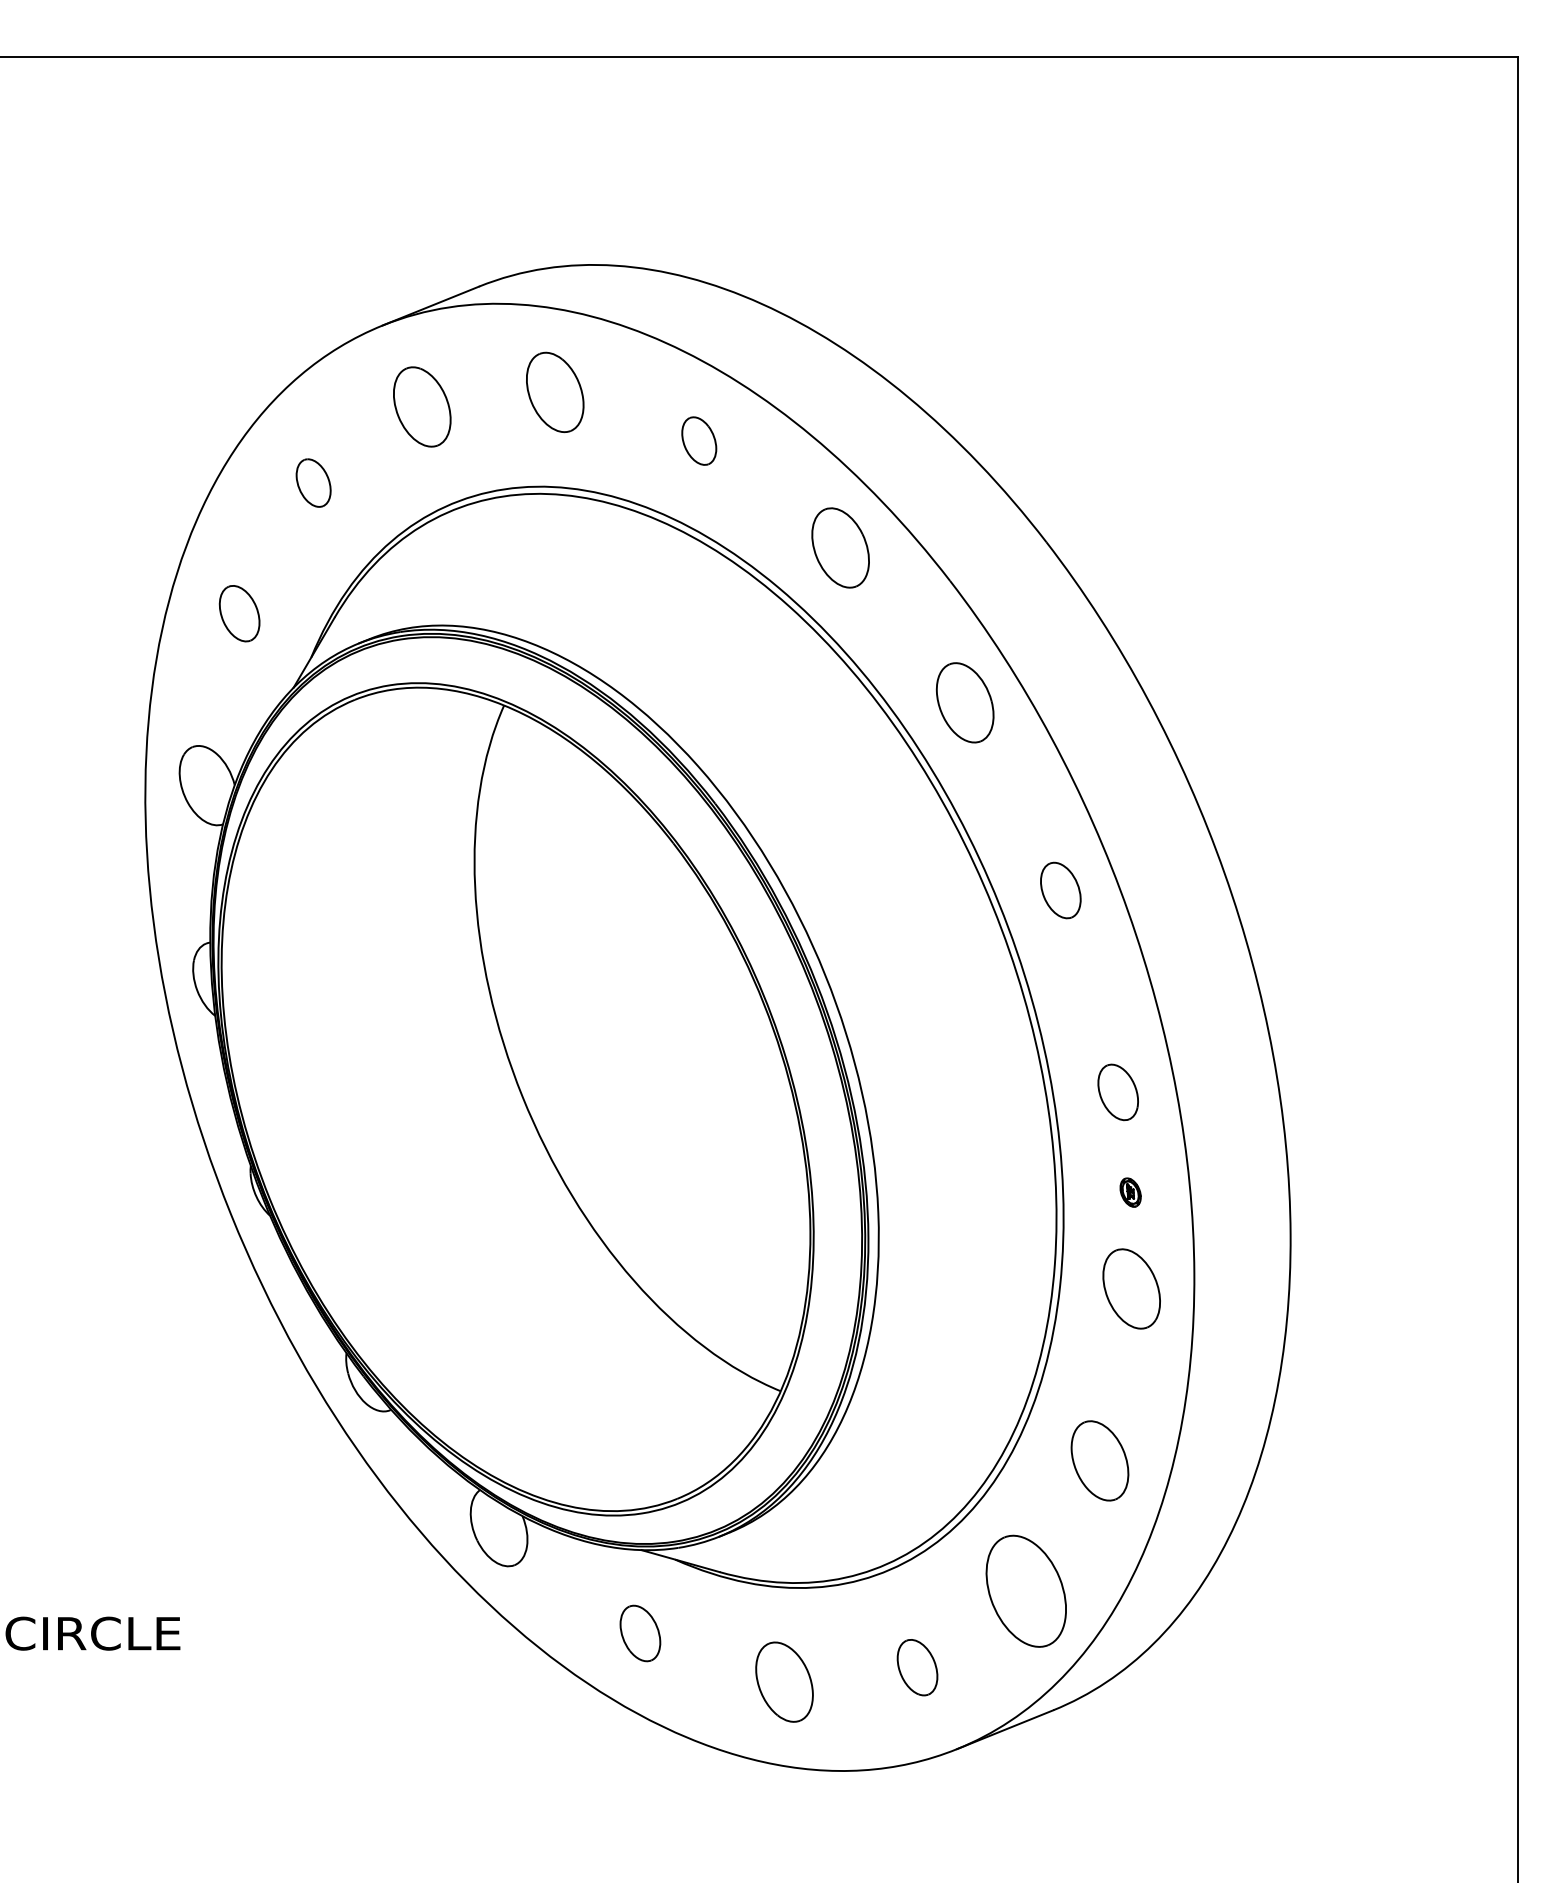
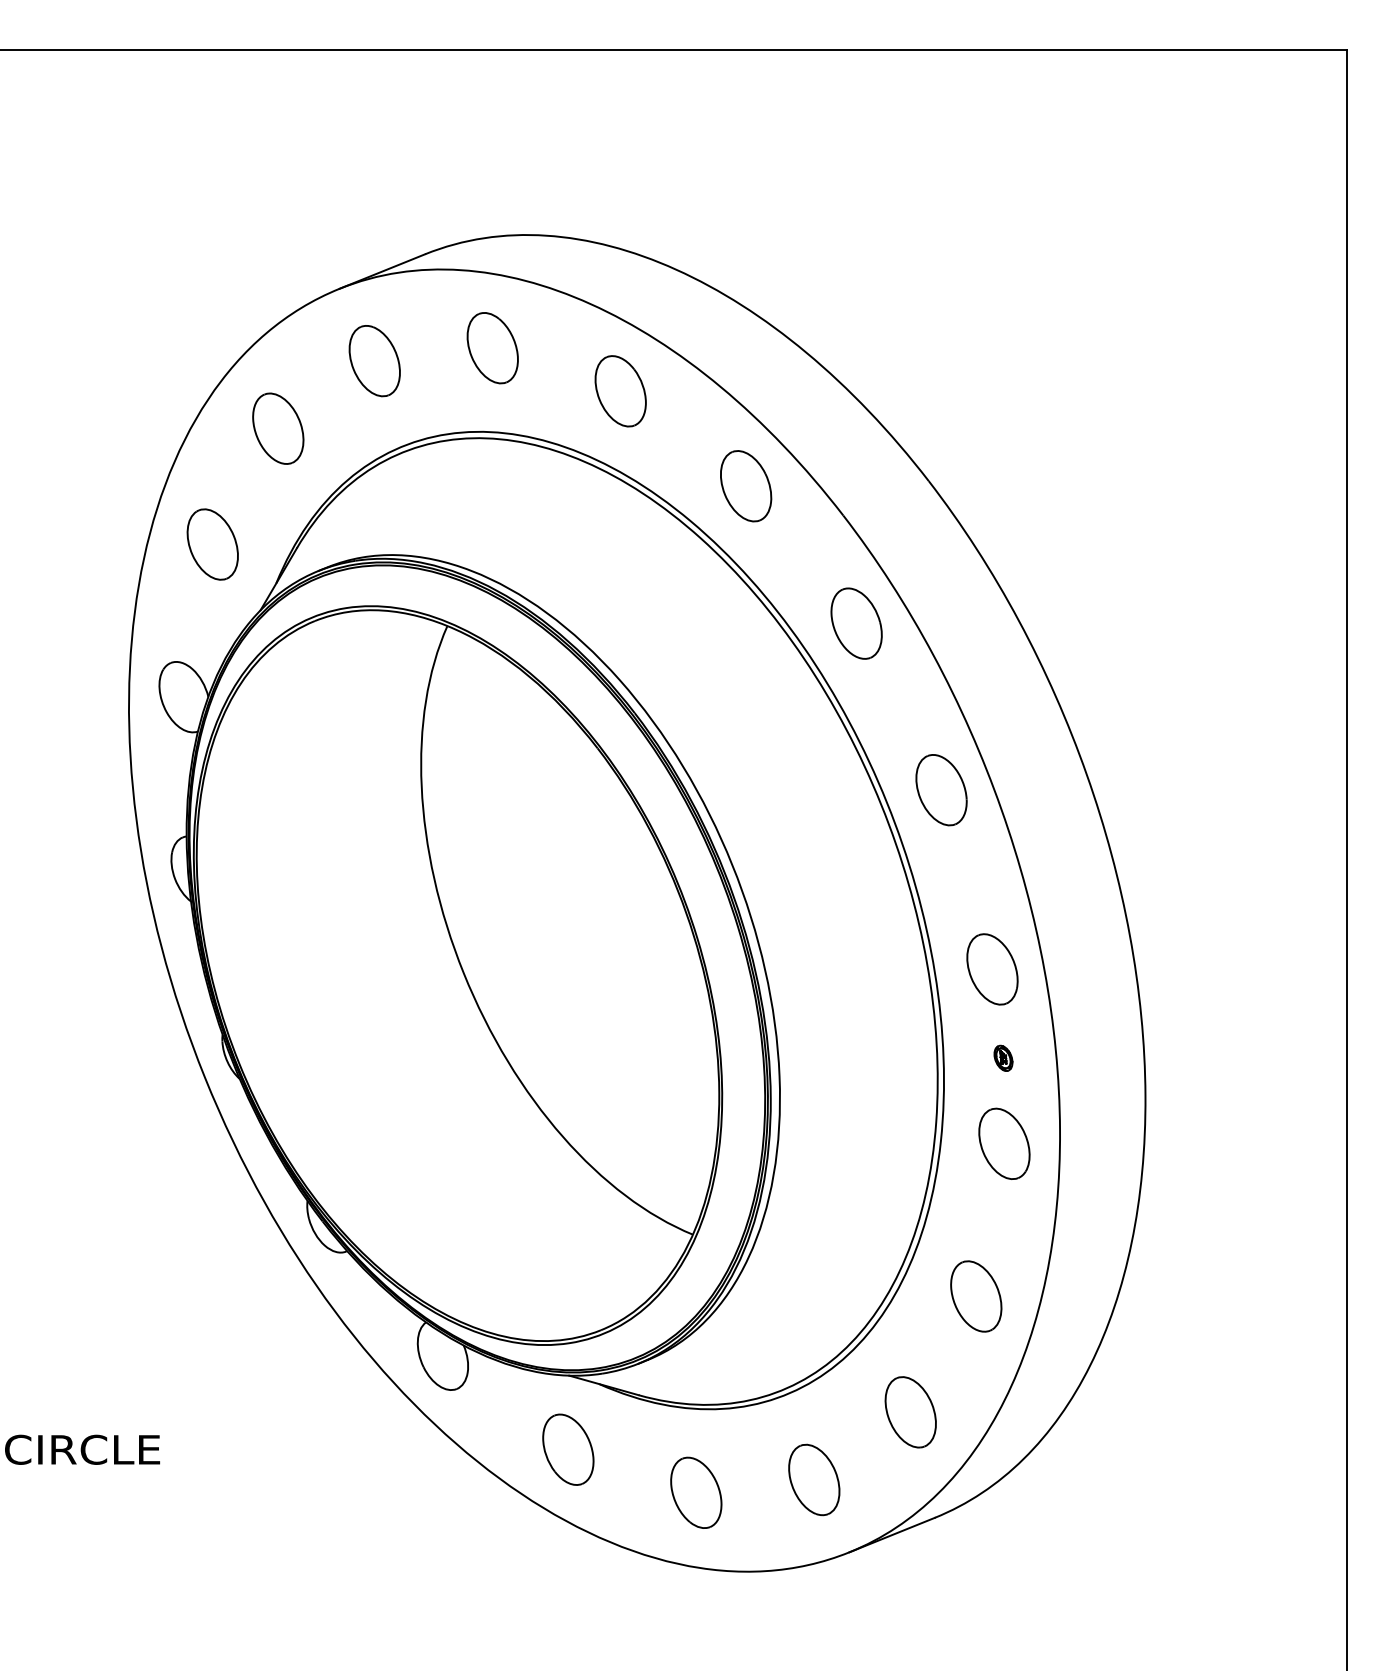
part: (699, 441) -> (620, 391), size x1.67
part: (313, 482) -> (278, 428), size x1.67
part: (239, 613) -> (212, 544), size x1.43
part: (1060, 890) -> (941, 790), size x1.43
part: (1118, 1092) -> (992, 969), size x1.43
part: (1025, 1591) -> (910, 1412), size x0.71
part: (640, 1633) -> (568, 1449), size x1.43
part: (917, 1667) -> (814, 1479), size x1.43

